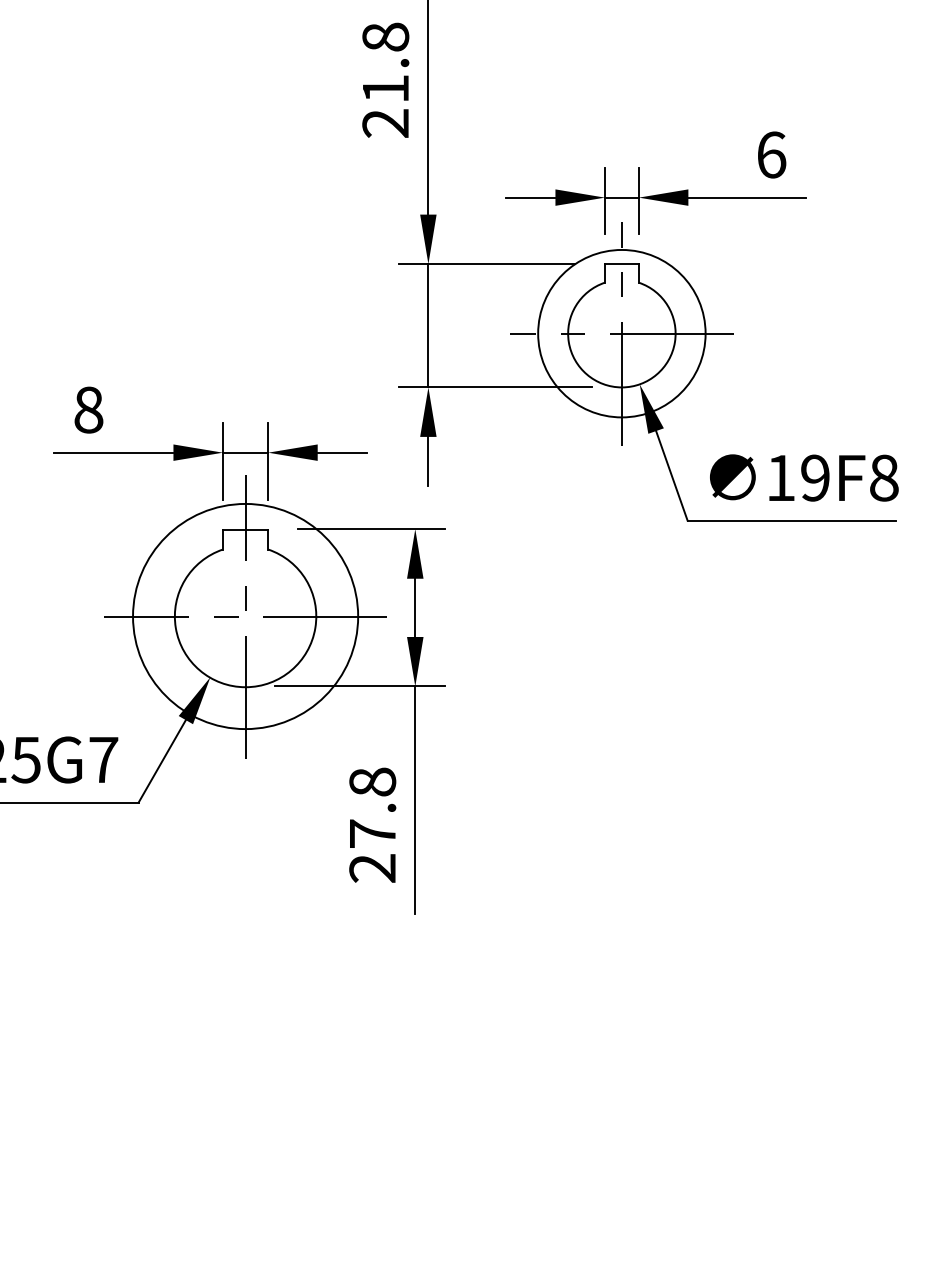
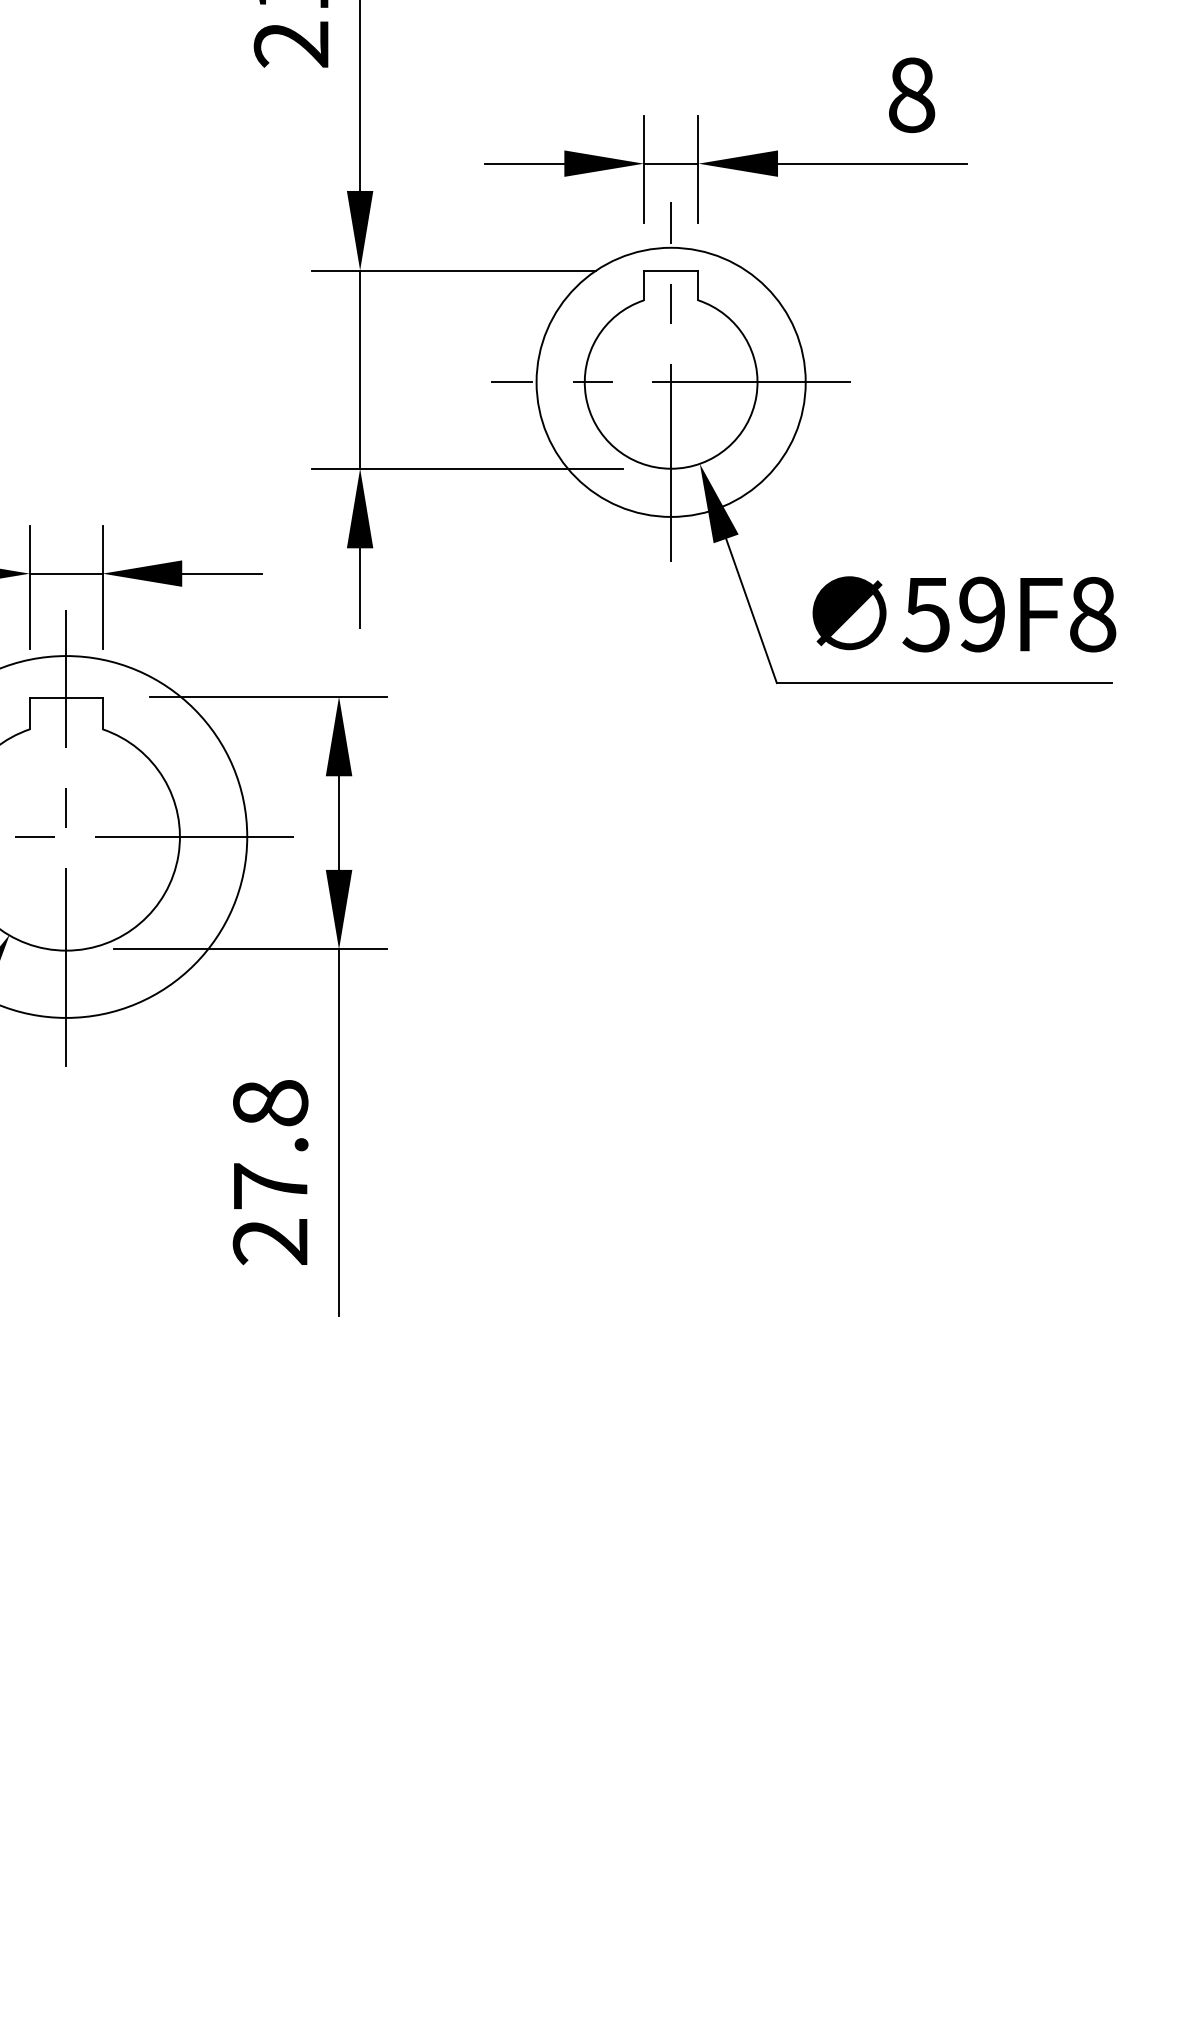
text: (771, 154) -> (911, 94), 6 -> 8
text: (780, 478) -> (926, 615), 19F8 -> 59F8

